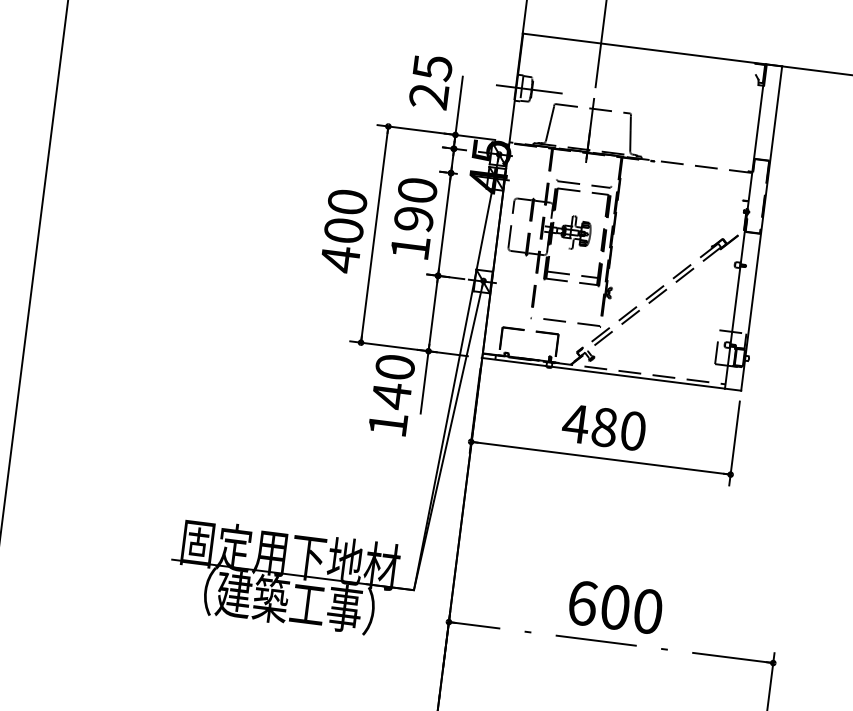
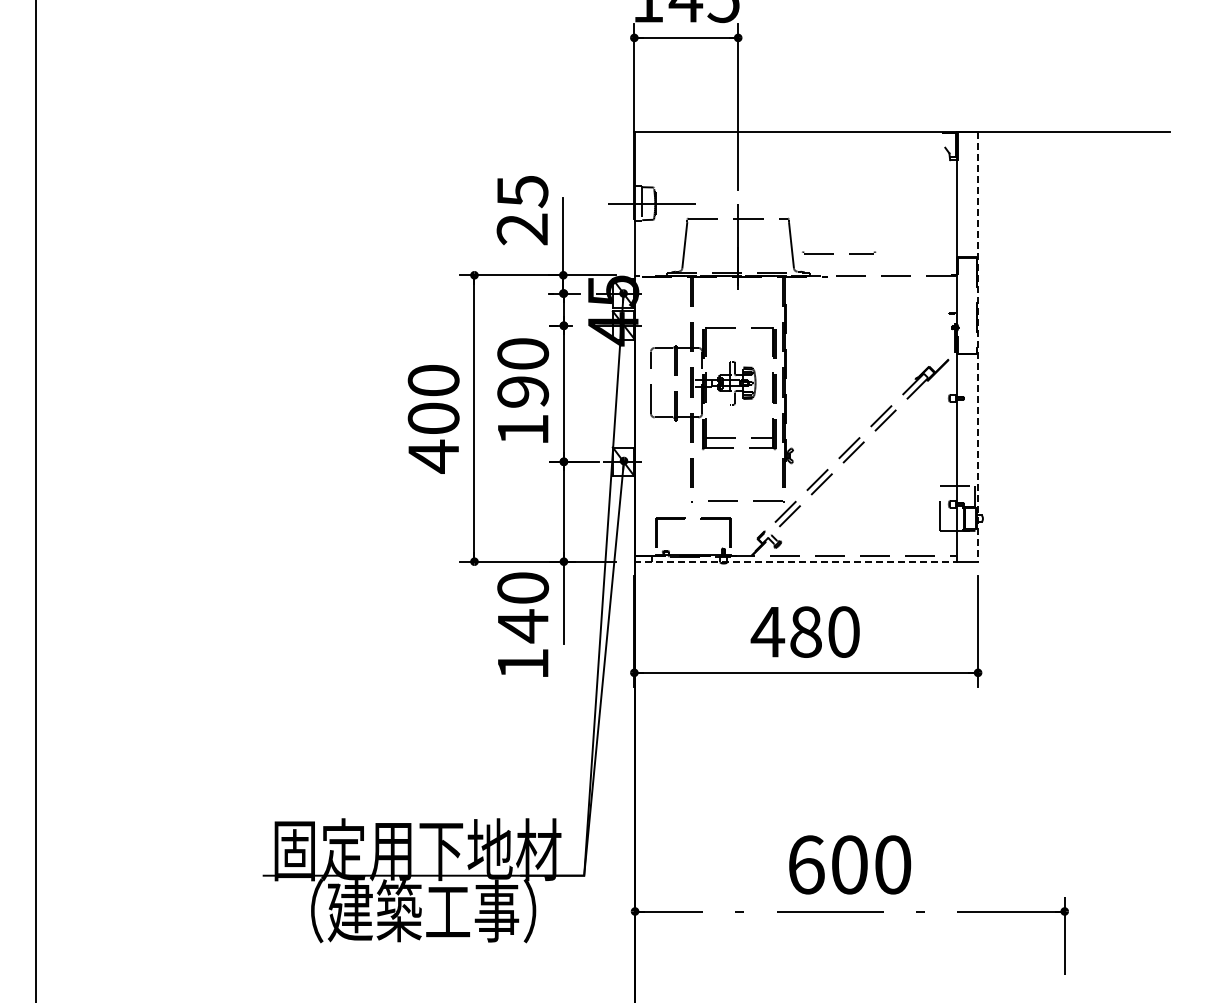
part: (579, 183) -> (833, 253), moved
line: (762, 228) -> (978, 346), solid -> dashed
line: (603, 373) -> (795, 561), solid -> dashed

